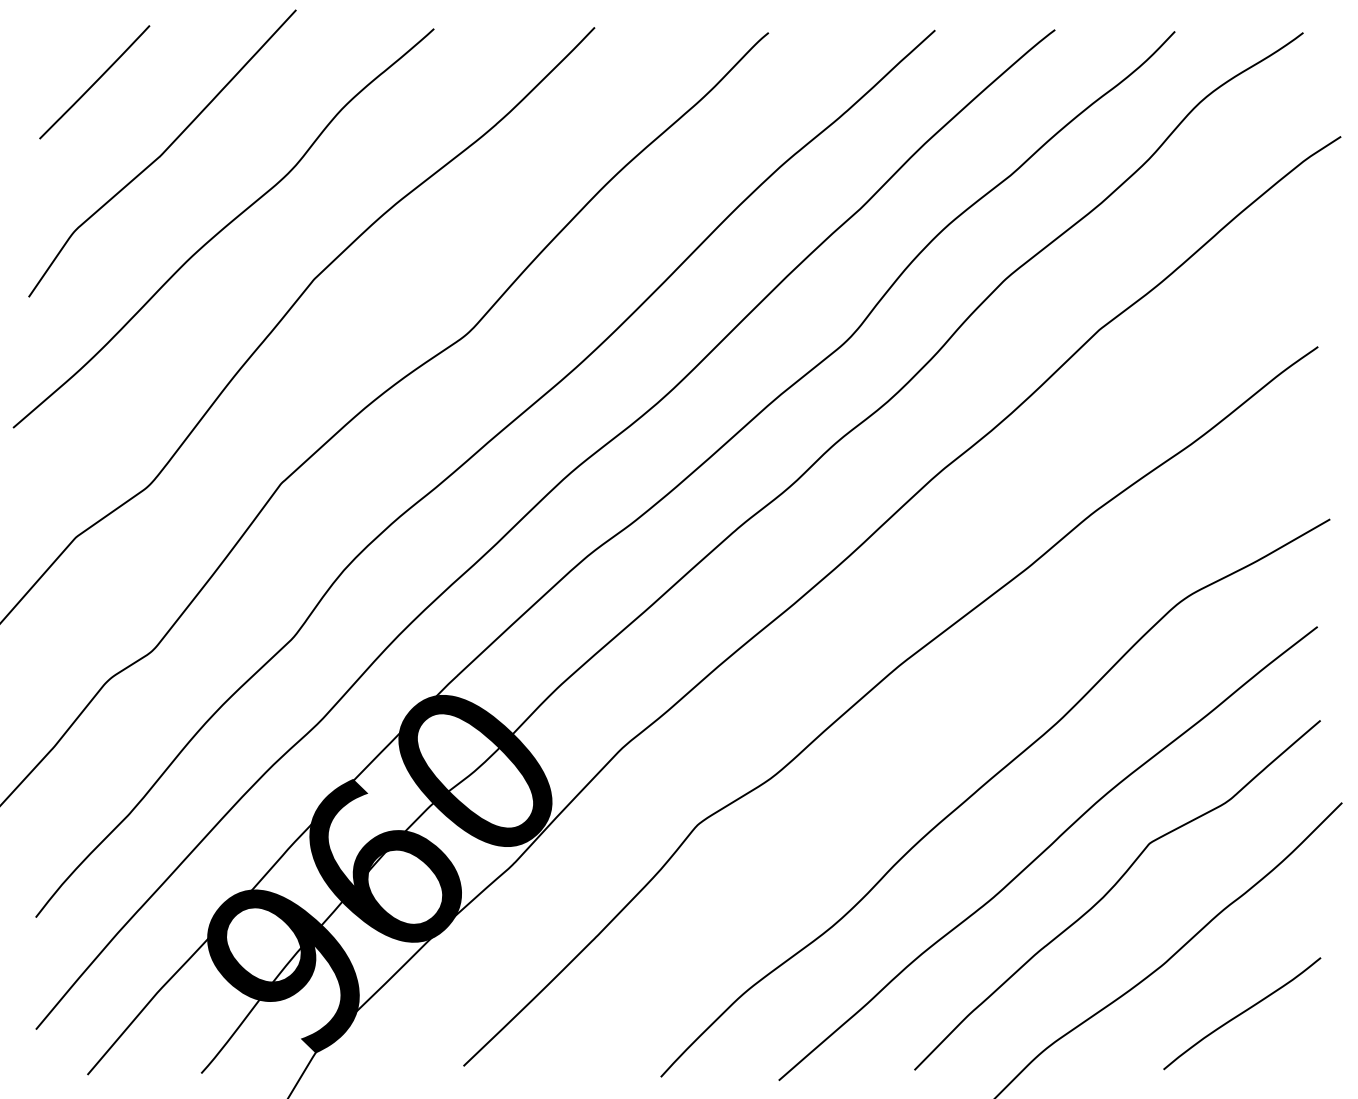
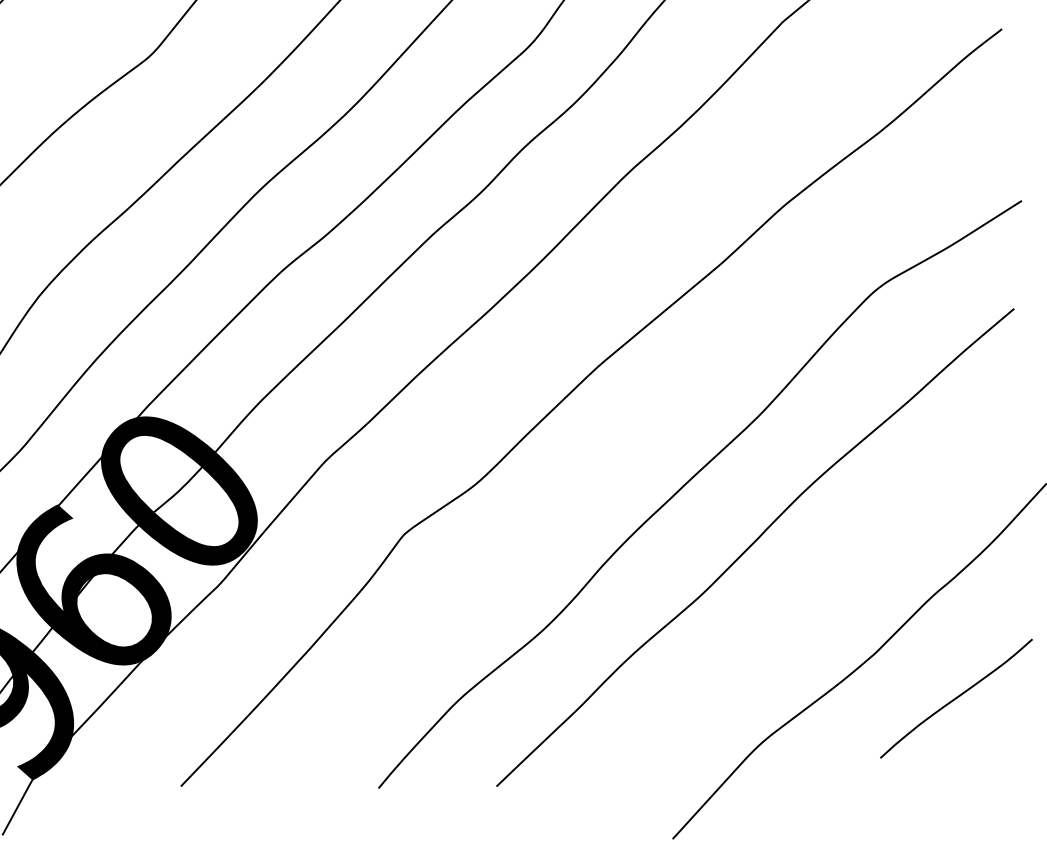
curve: (1112, 889) -> (821, 580), removed

